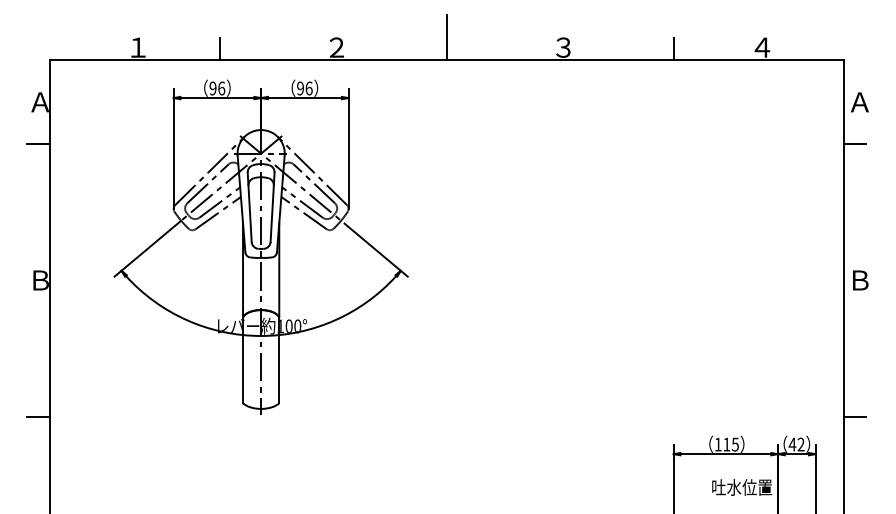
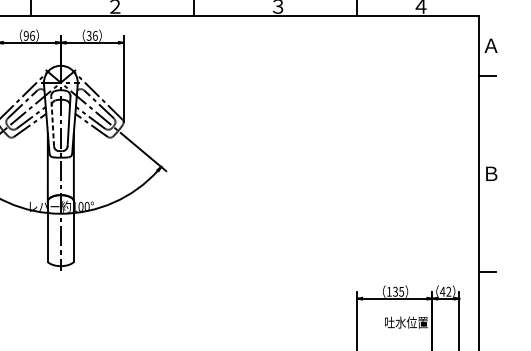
text: (300, 88) -> (89, 35), 96 -> 36
line: (249, 207) -> (52, 121), solid -> dashed
text: (726, 444) -> (395, 291), 115 -> 135

